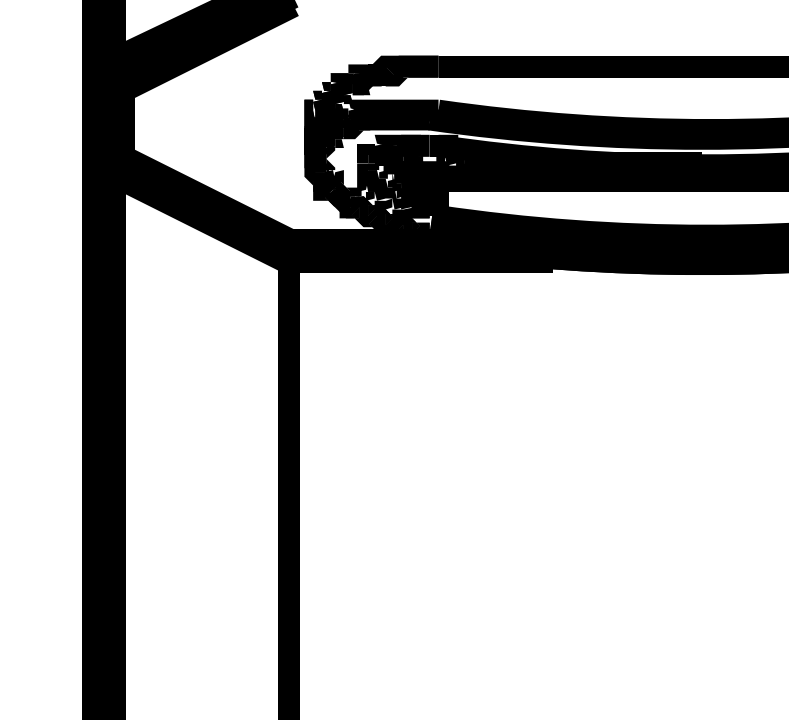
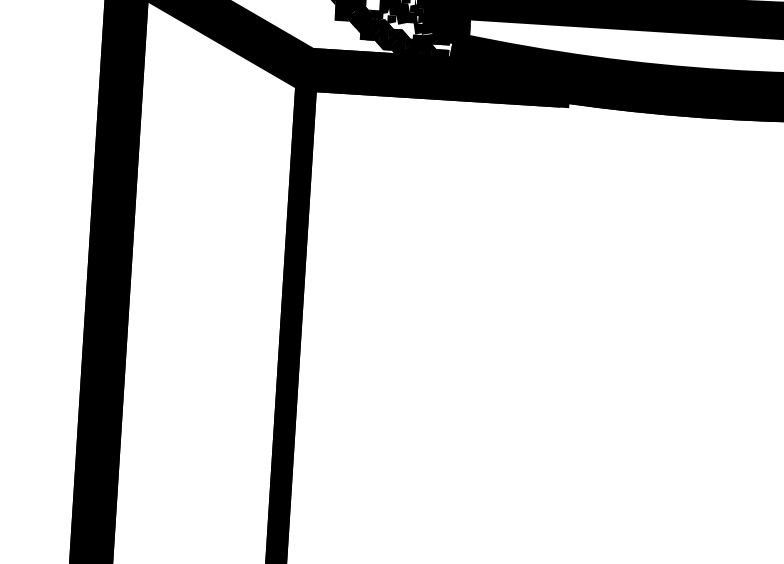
fill: (383, 203) -> (404, 27), removed

